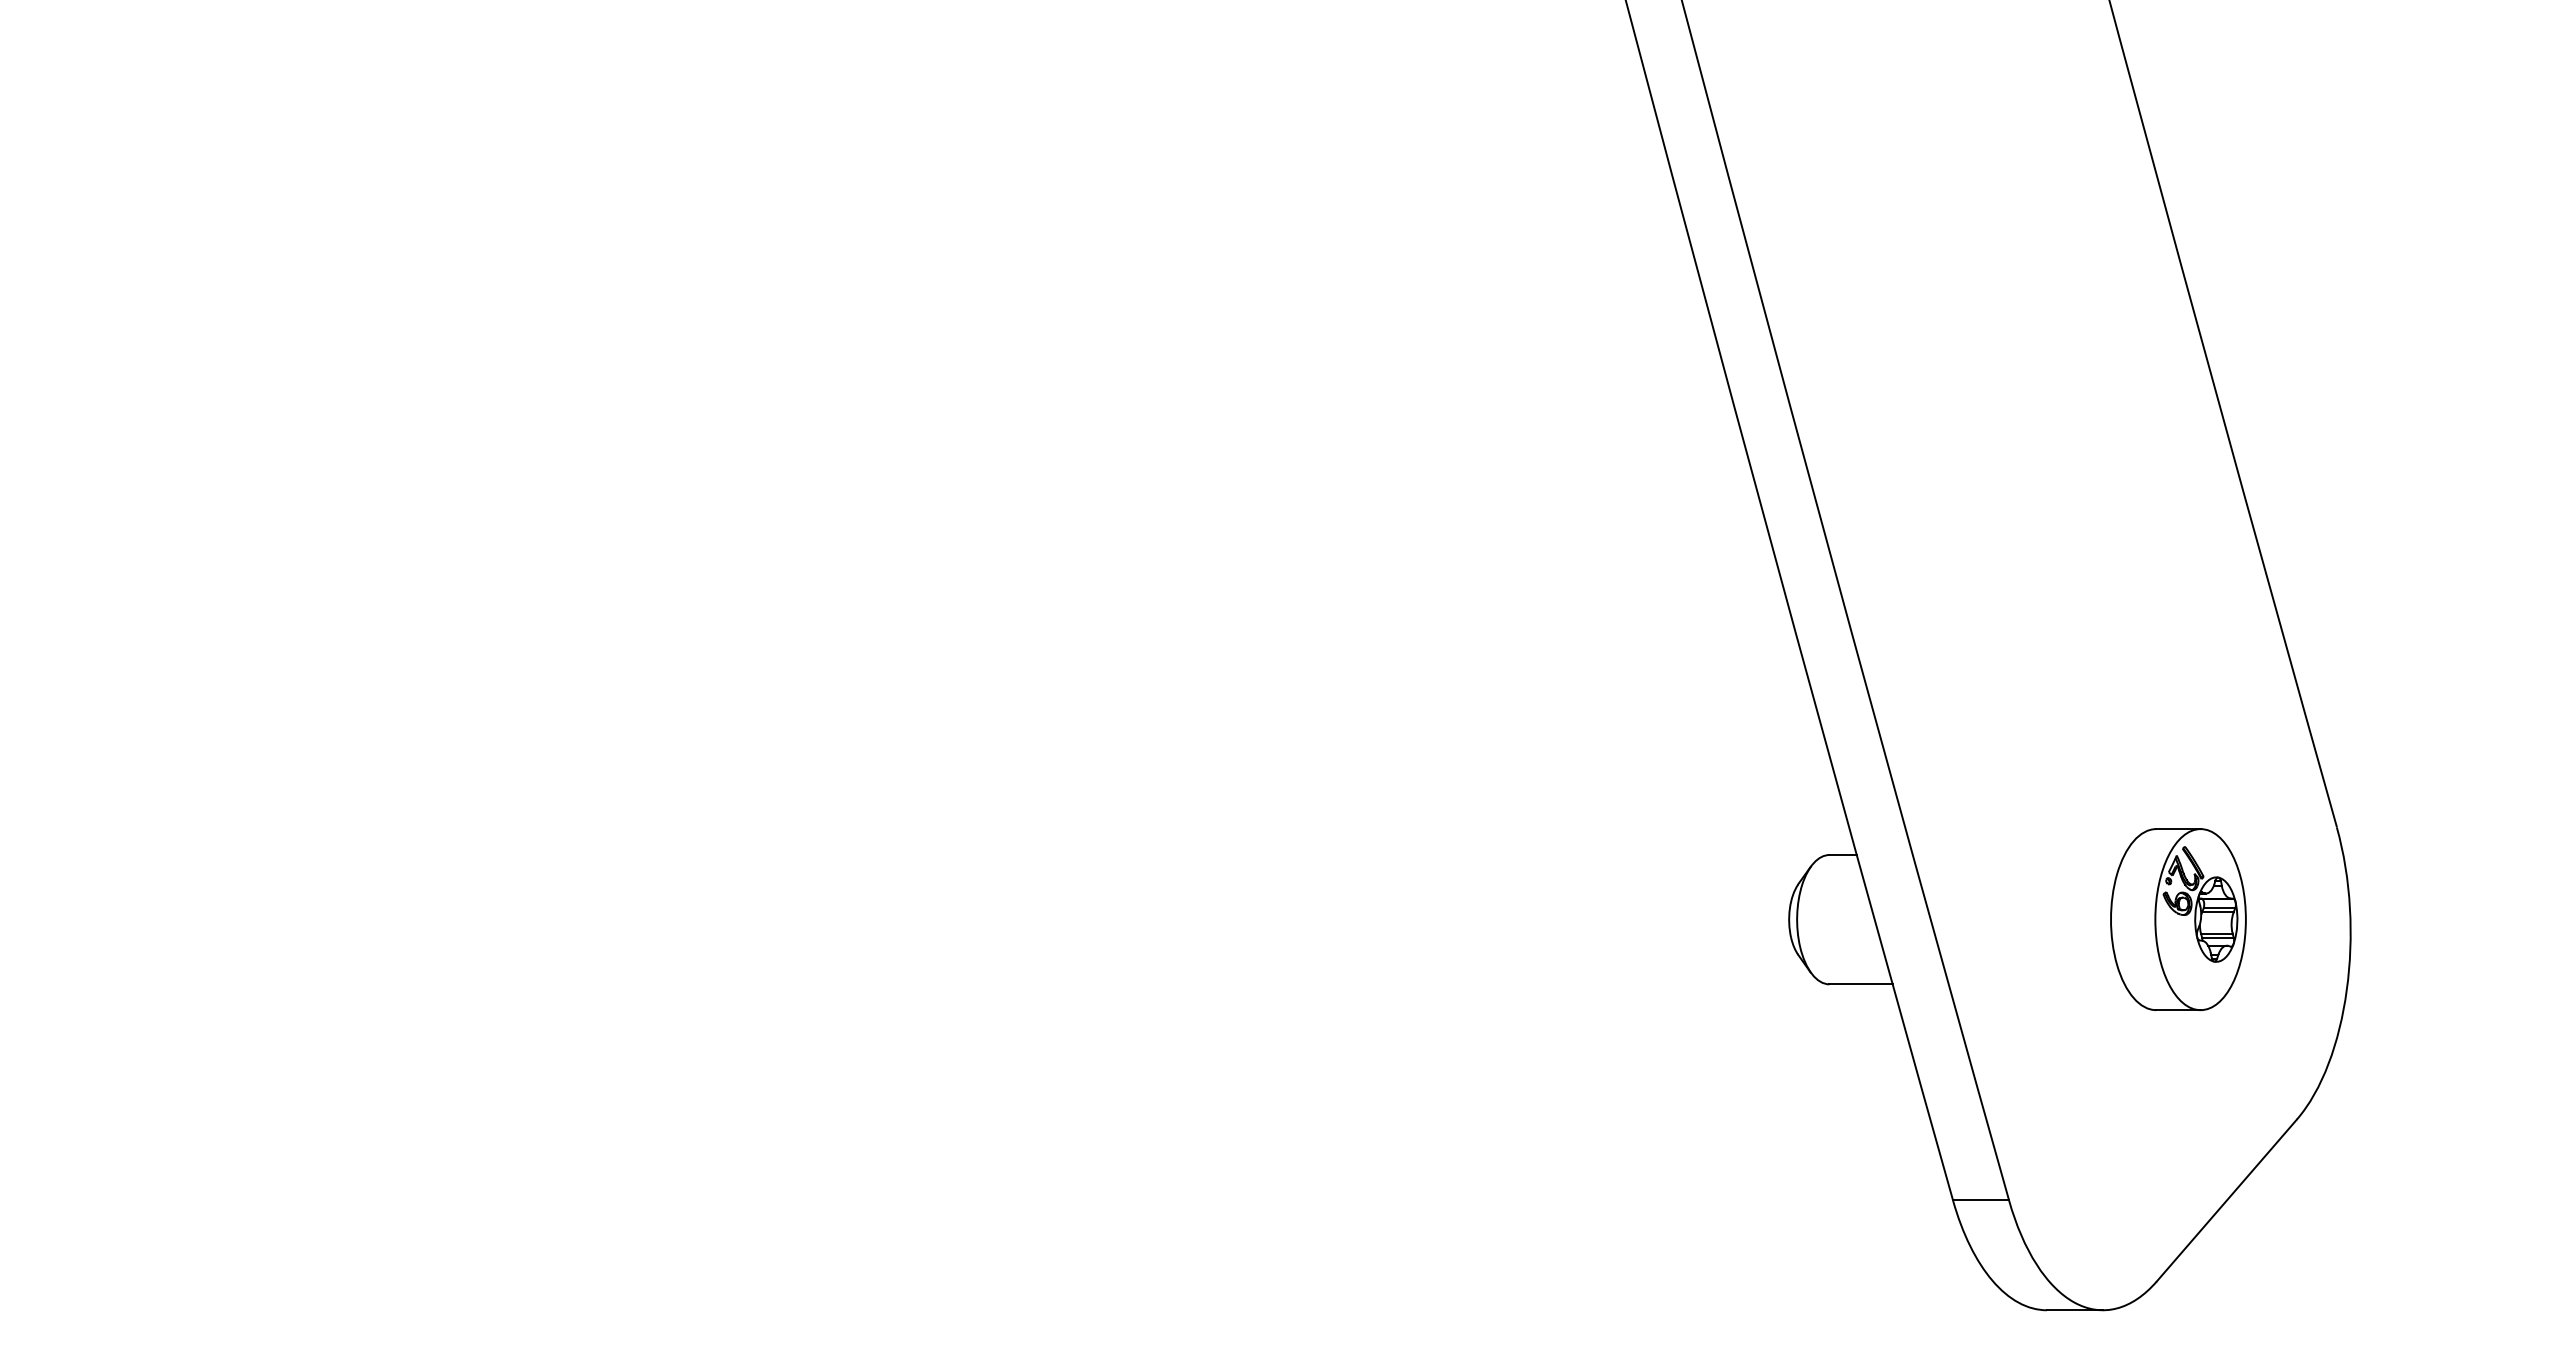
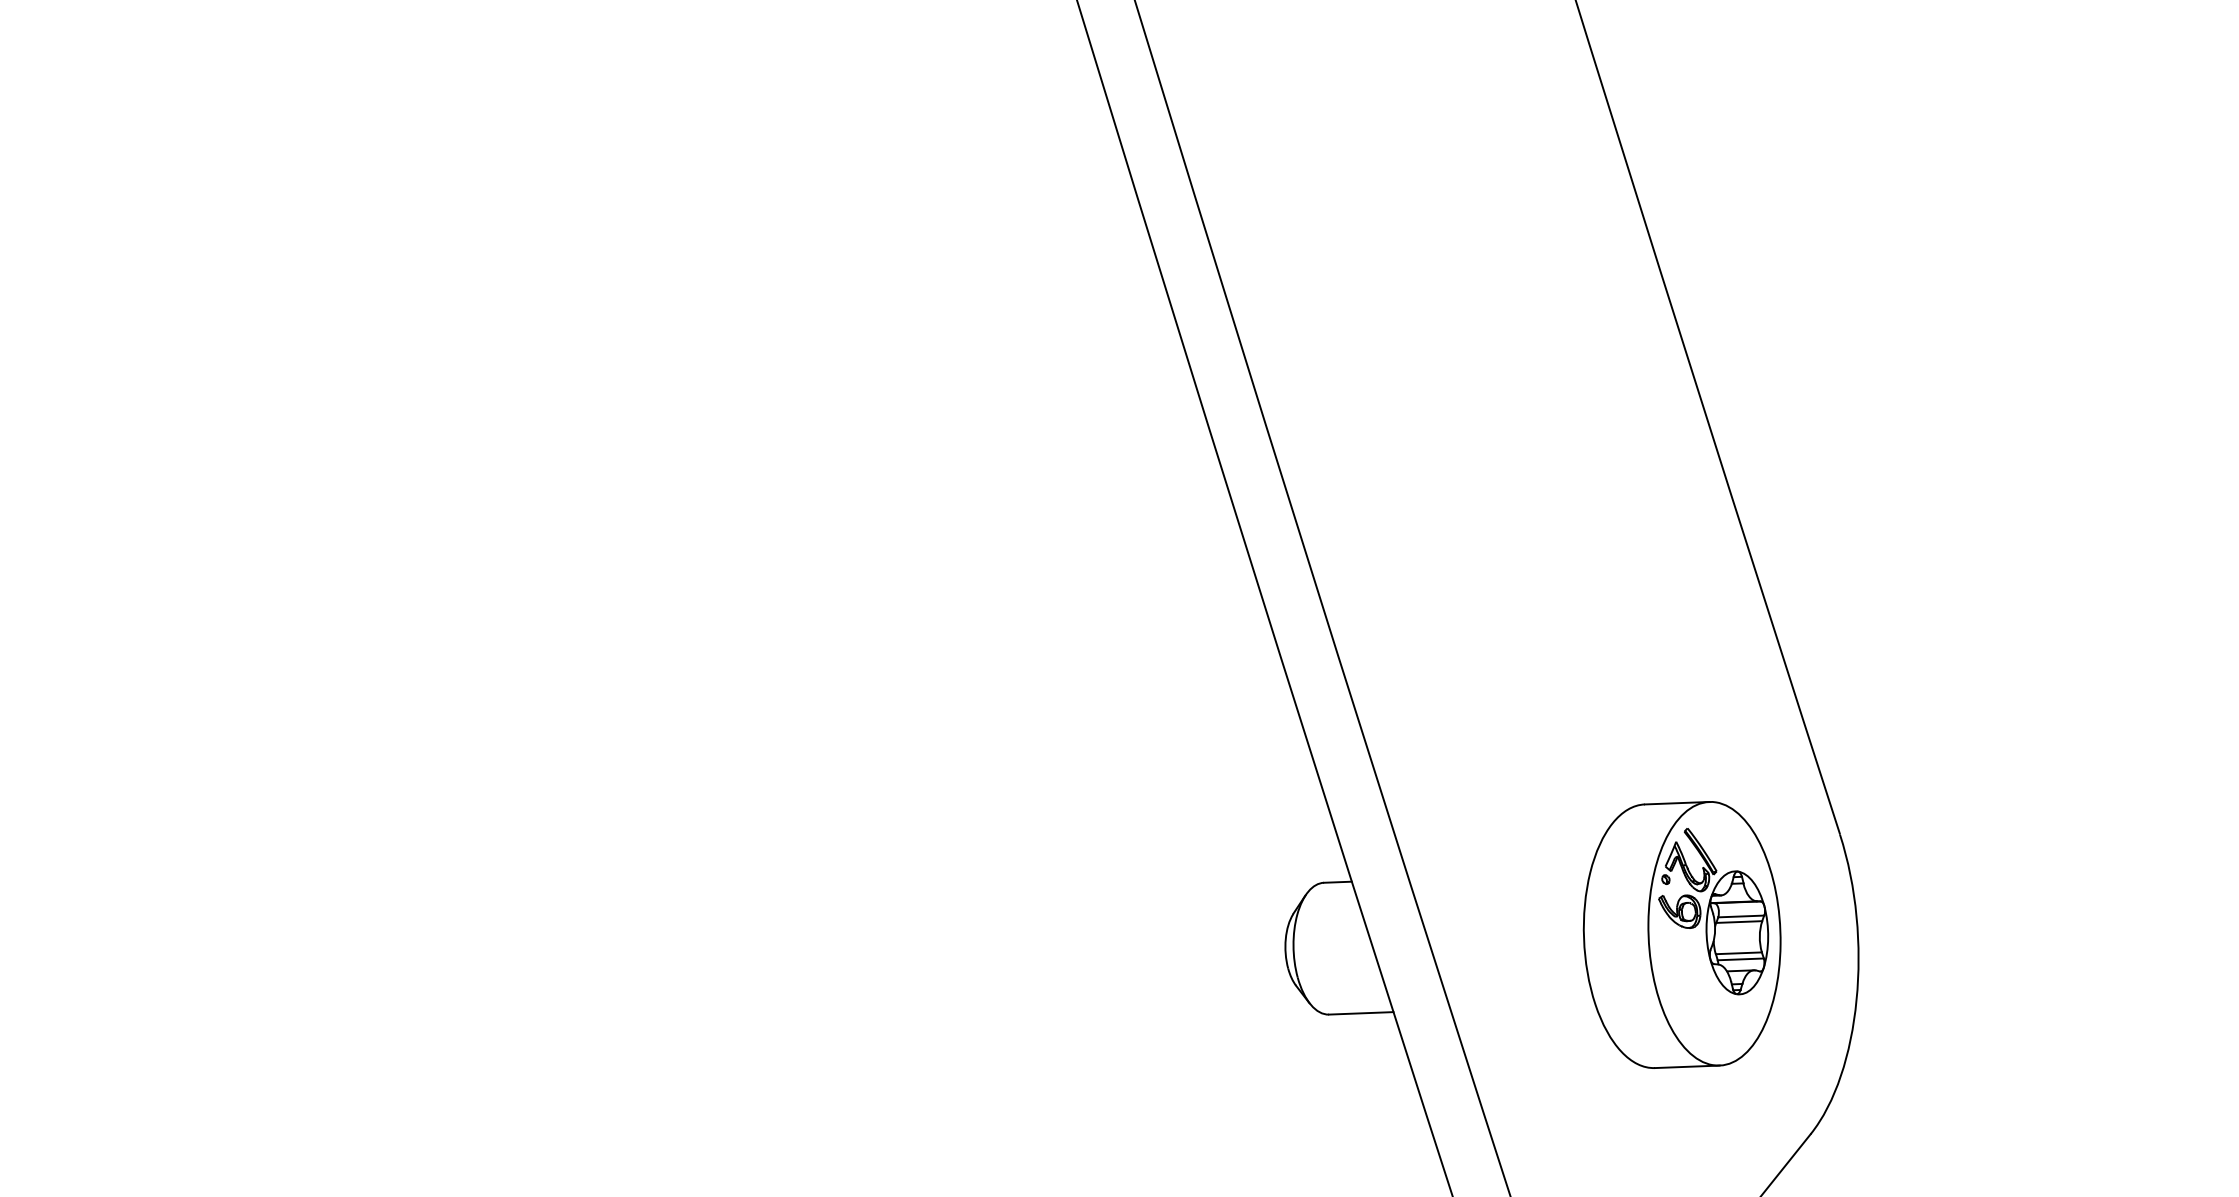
part: (2178, 919) -> (1682, 934), size x1.43

